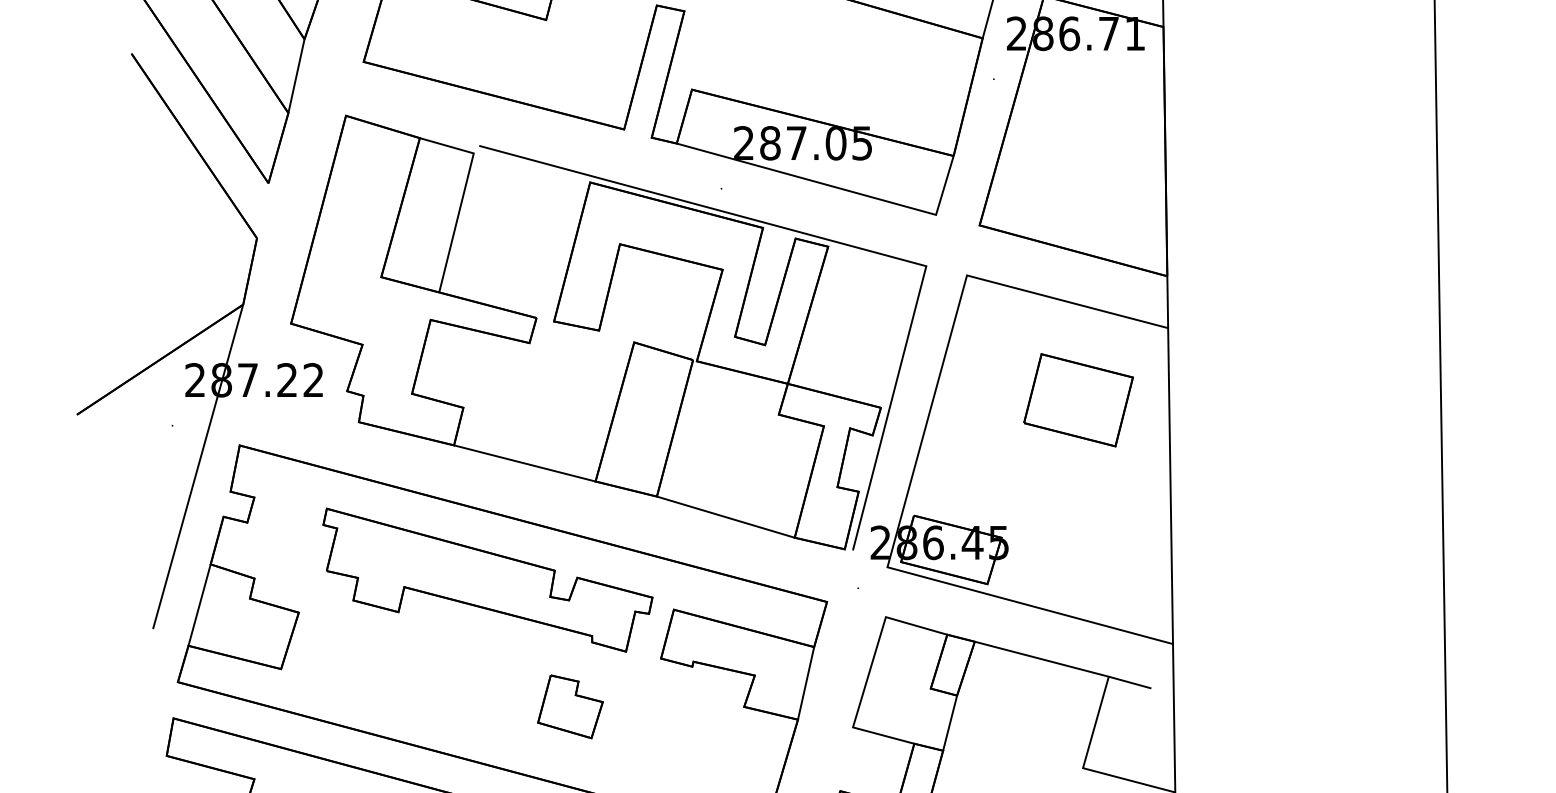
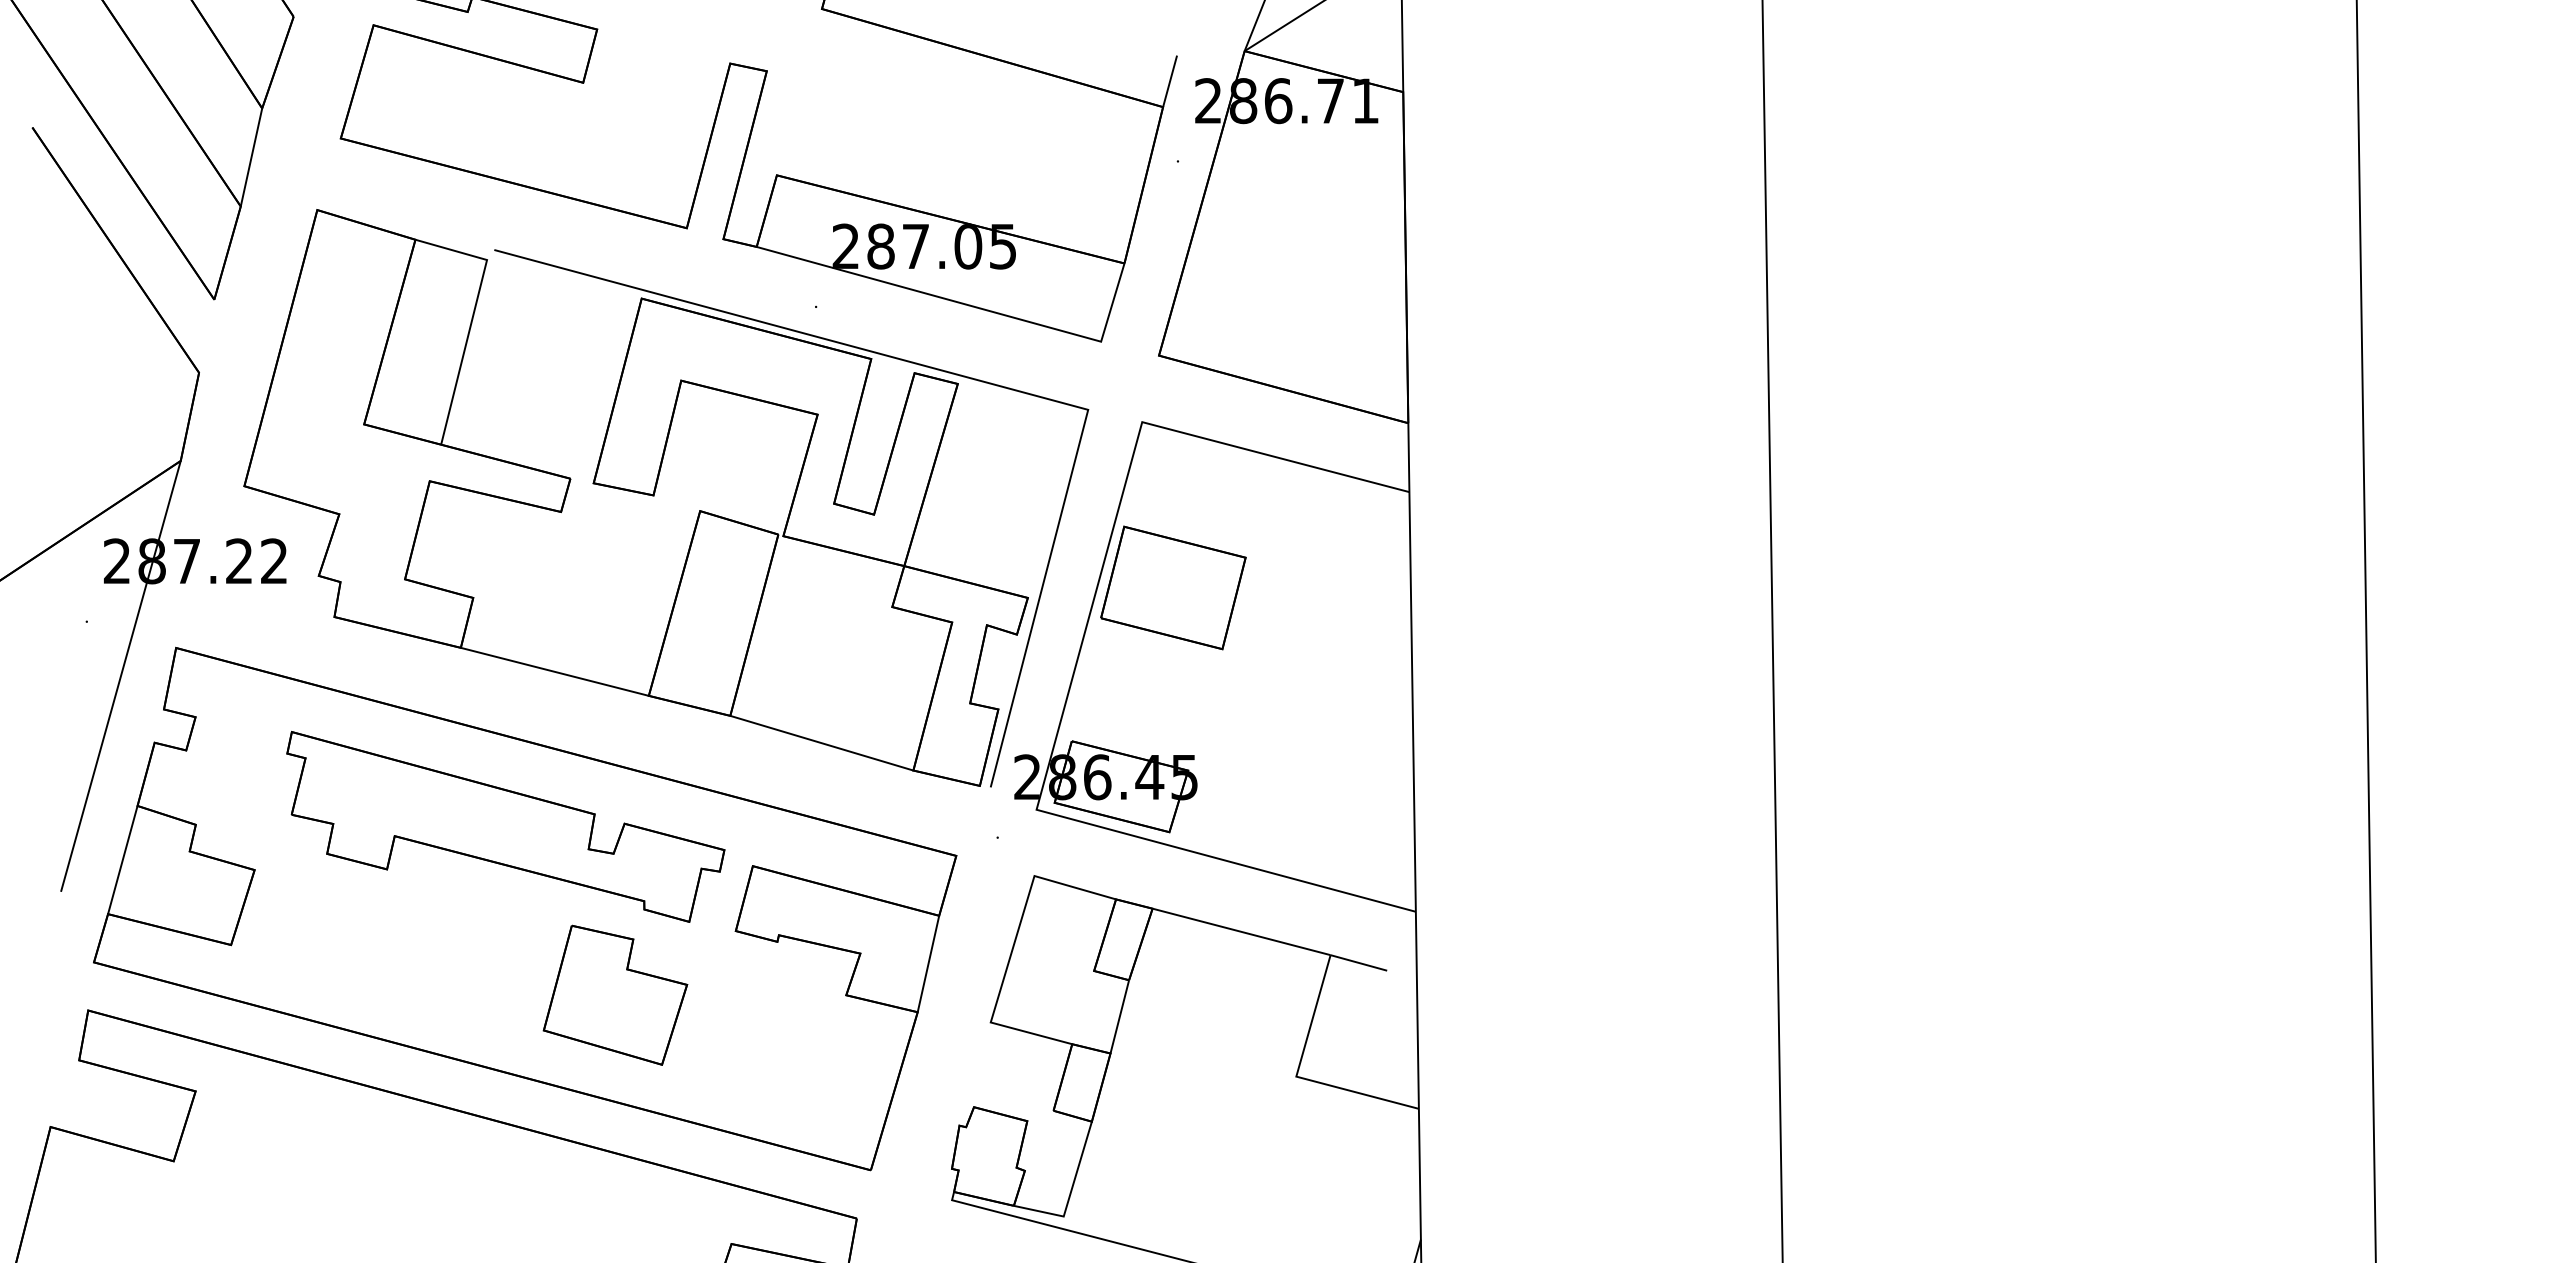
part: (1078, 399) -> (1173, 587), moved
part: (570, 706) -> (615, 994), size x1.67

